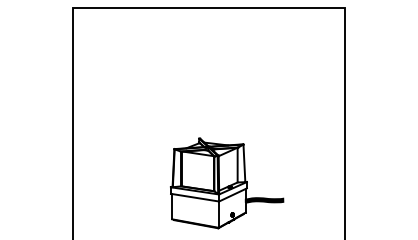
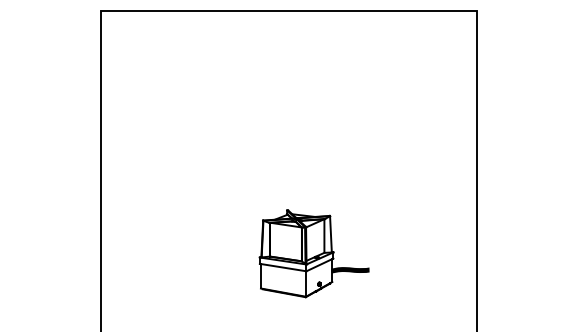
part: (227, 183) -> (314, 253), size x0.7

